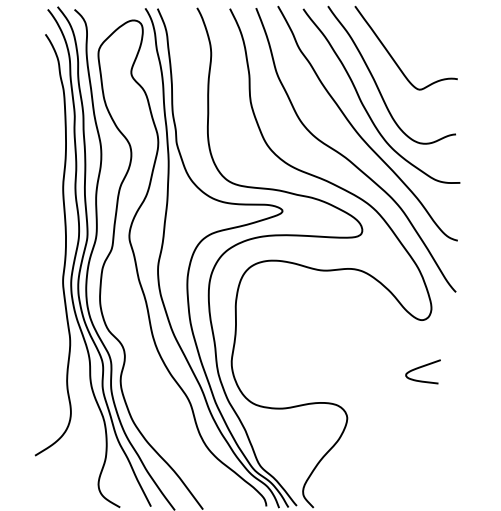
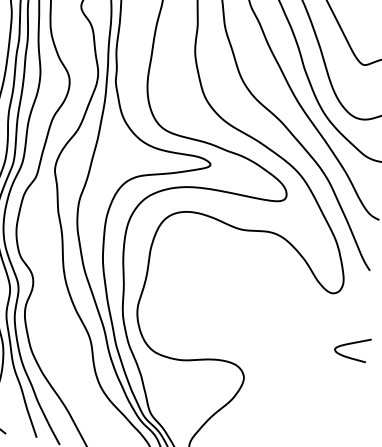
curve: (420, 368) -> (350, 344), moved

